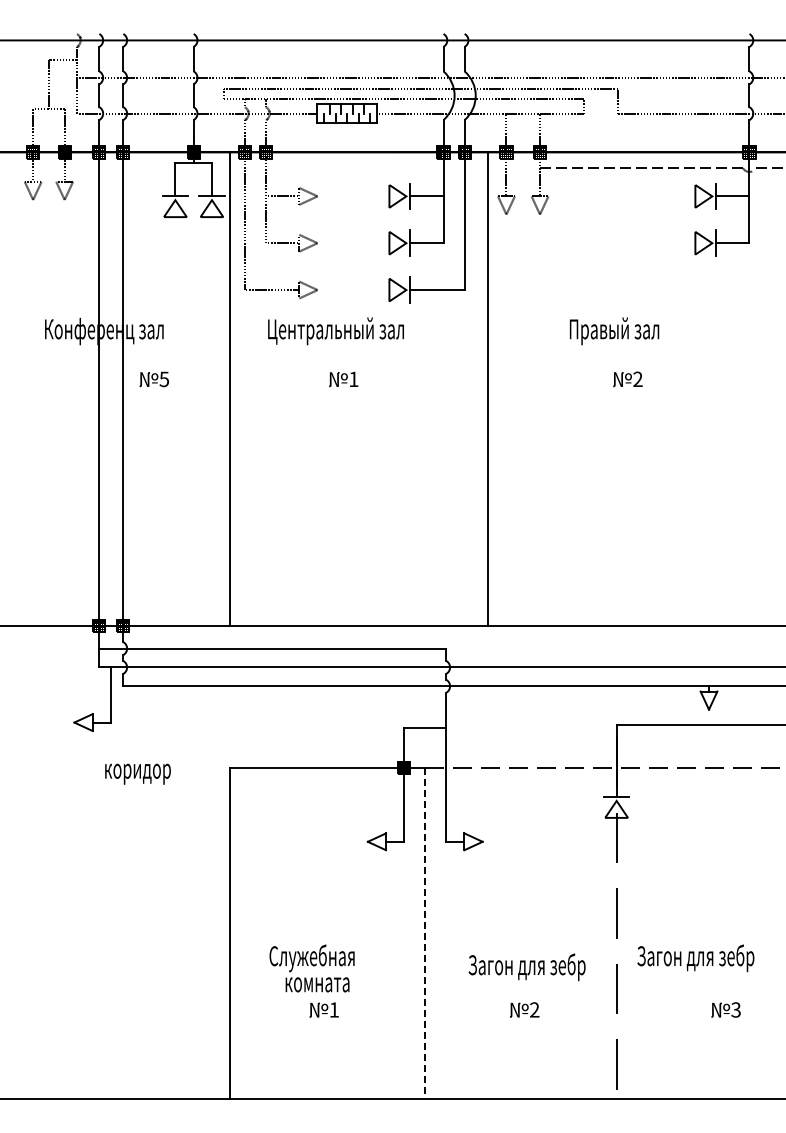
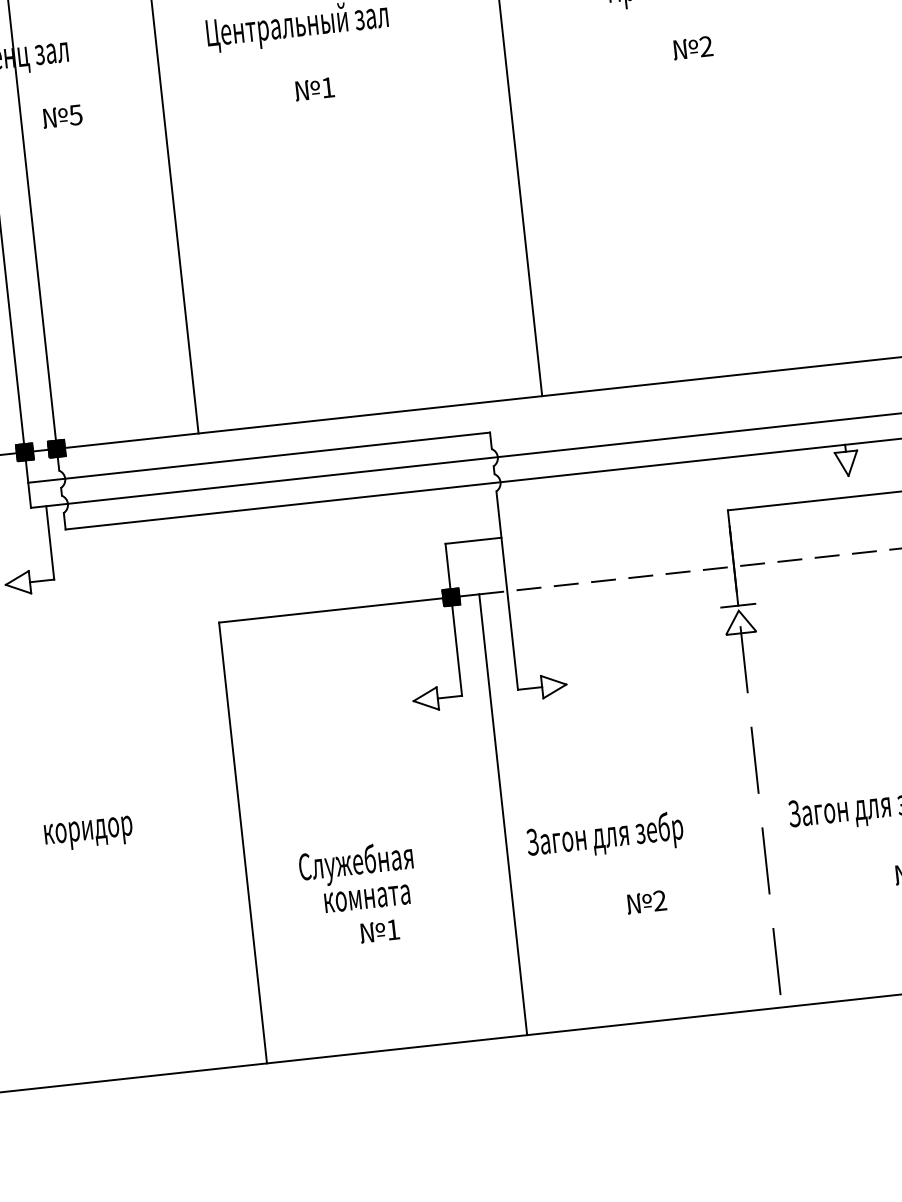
text: (137, 773) -> (88, 833), moved
line: (425, 933) -> (503, 814), dashed -> solid
text: (526, 967) -> (604, 837), moved

